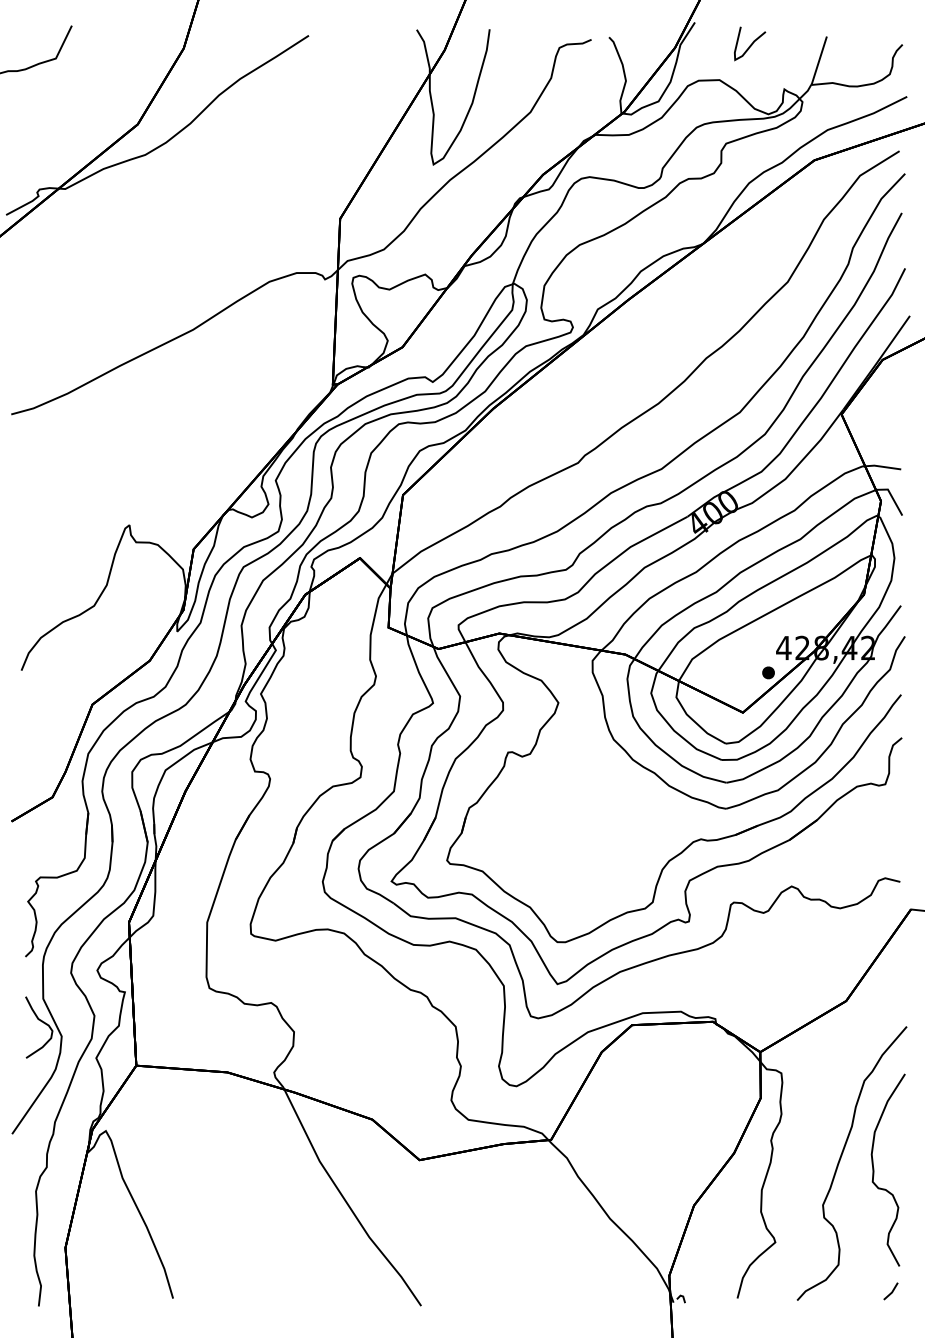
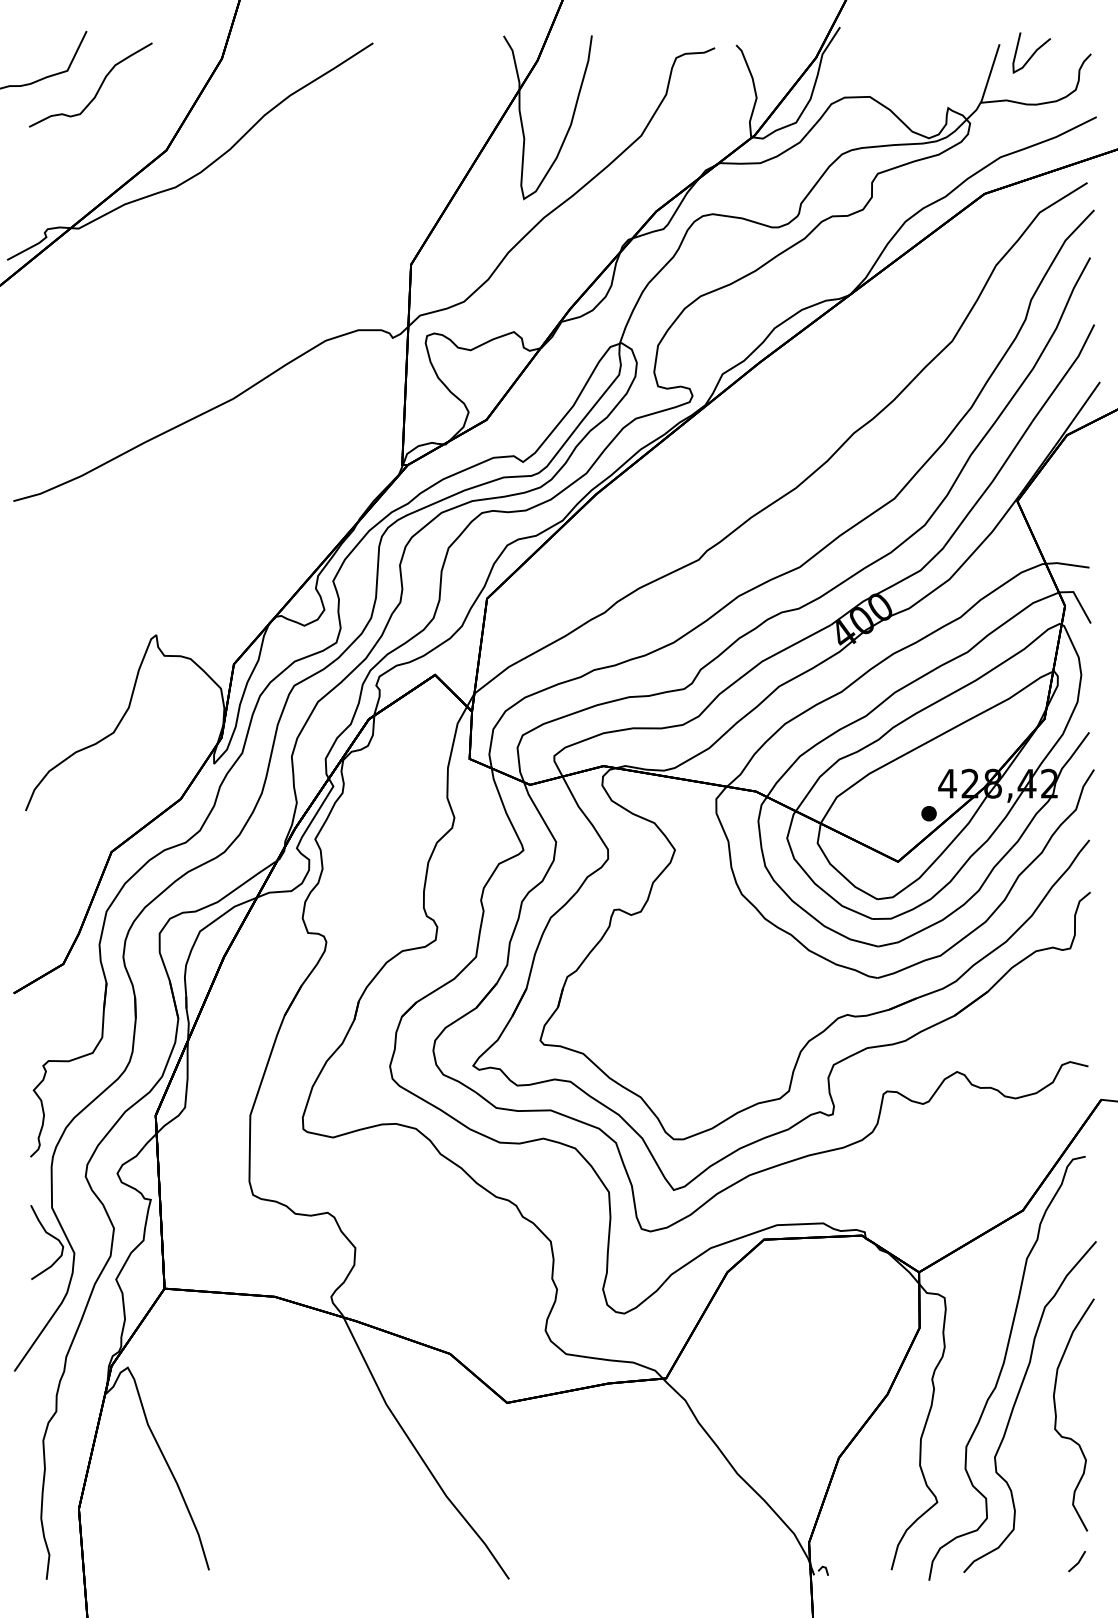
curve: (750, 44) -> (1032, 53), moved
curve: (81, 73) -> (98, 88), added
curve: (830, 1130) -> (1003, 1367), added

